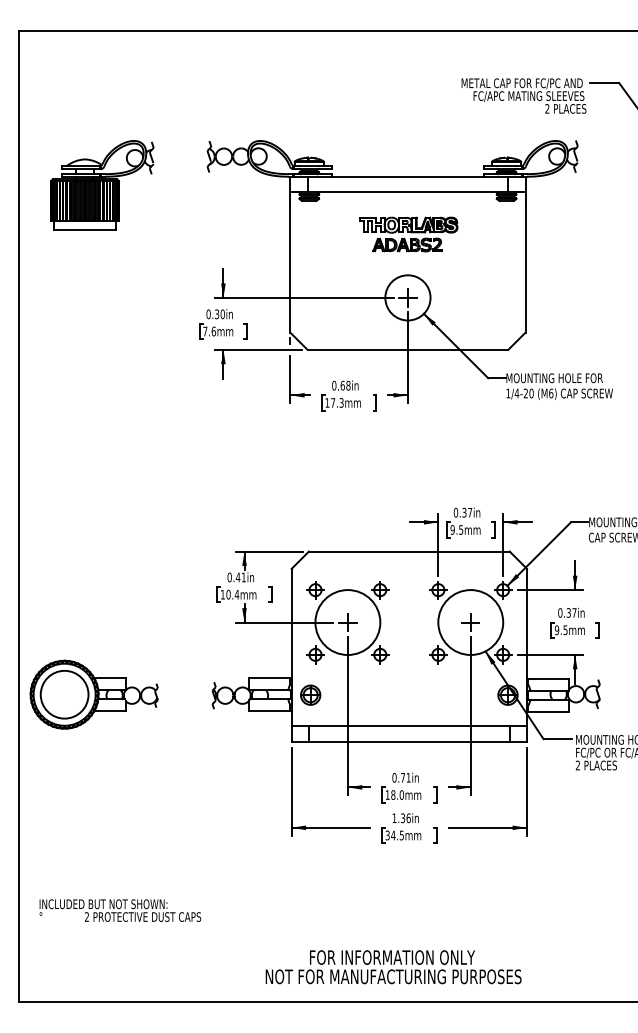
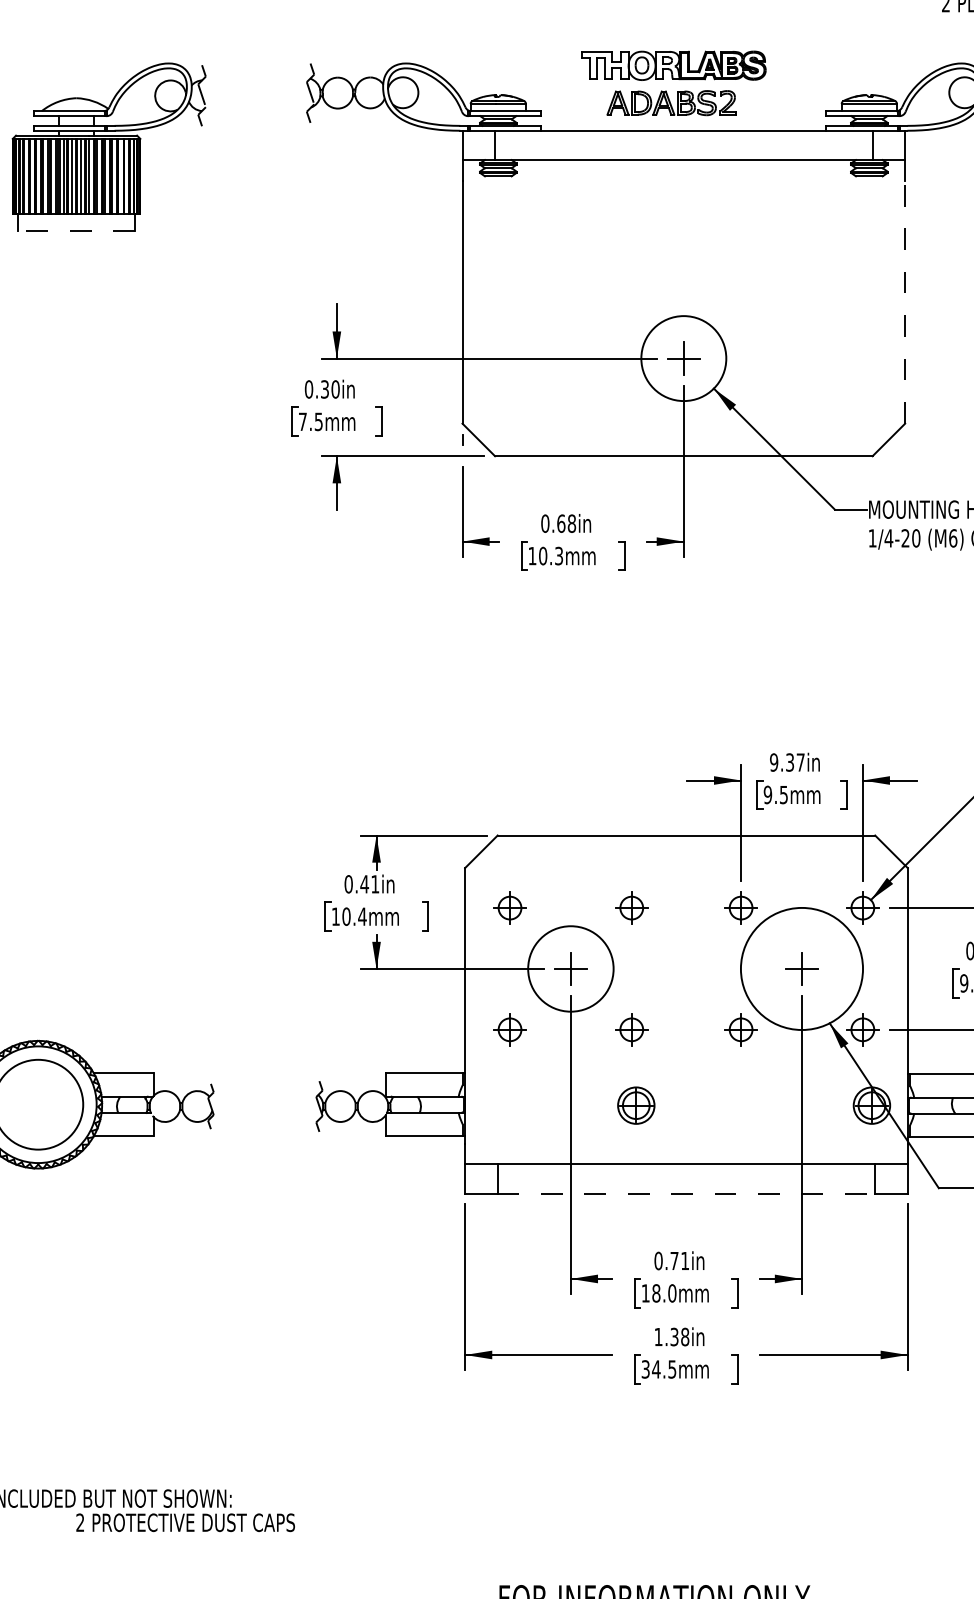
line: (84, 230) -> (75, 231), solid -> dashed
part: (408, 234) -> (673, 83), moved
line: (525, 267) -> (904, 301), solid -> dashed
text: (213, 331) -> (318, 421), 7.6mm -> 7.5mm
text: (333, 402) -> (543, 555), 17.3mm -> 10.3mm
text: (455, 512) -> (773, 762), 0.37in -> 9.37in
circle: (347, 622) -> (570, 968), size x0.7
part: (310, 694) -> (635, 1104), moved
line: (409, 741) -> (686, 1192), solid -> dashed
text: (408, 817) -> (684, 1335), 1.36in -> 1.38in

